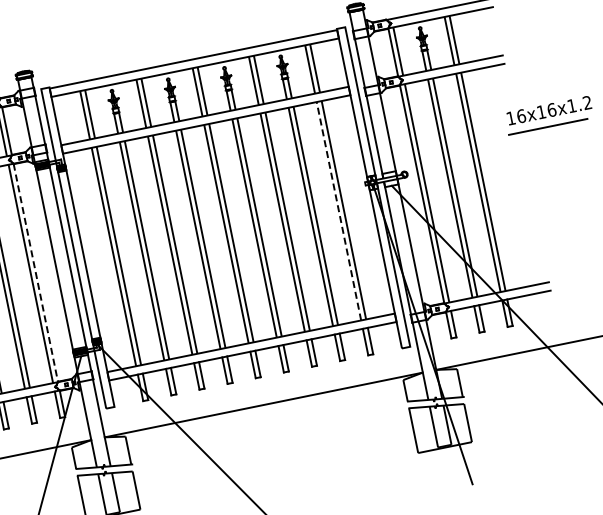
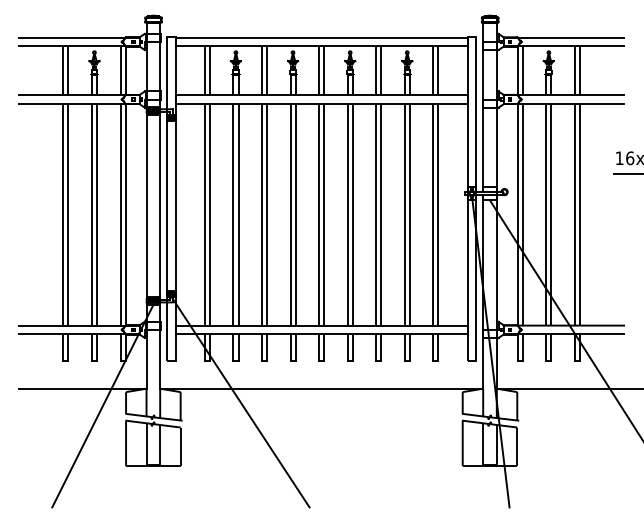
line: (339, 211) -> (433, 214), dashed -> solid
line: (35, 272) -> (125, 214), dashed -> solid

